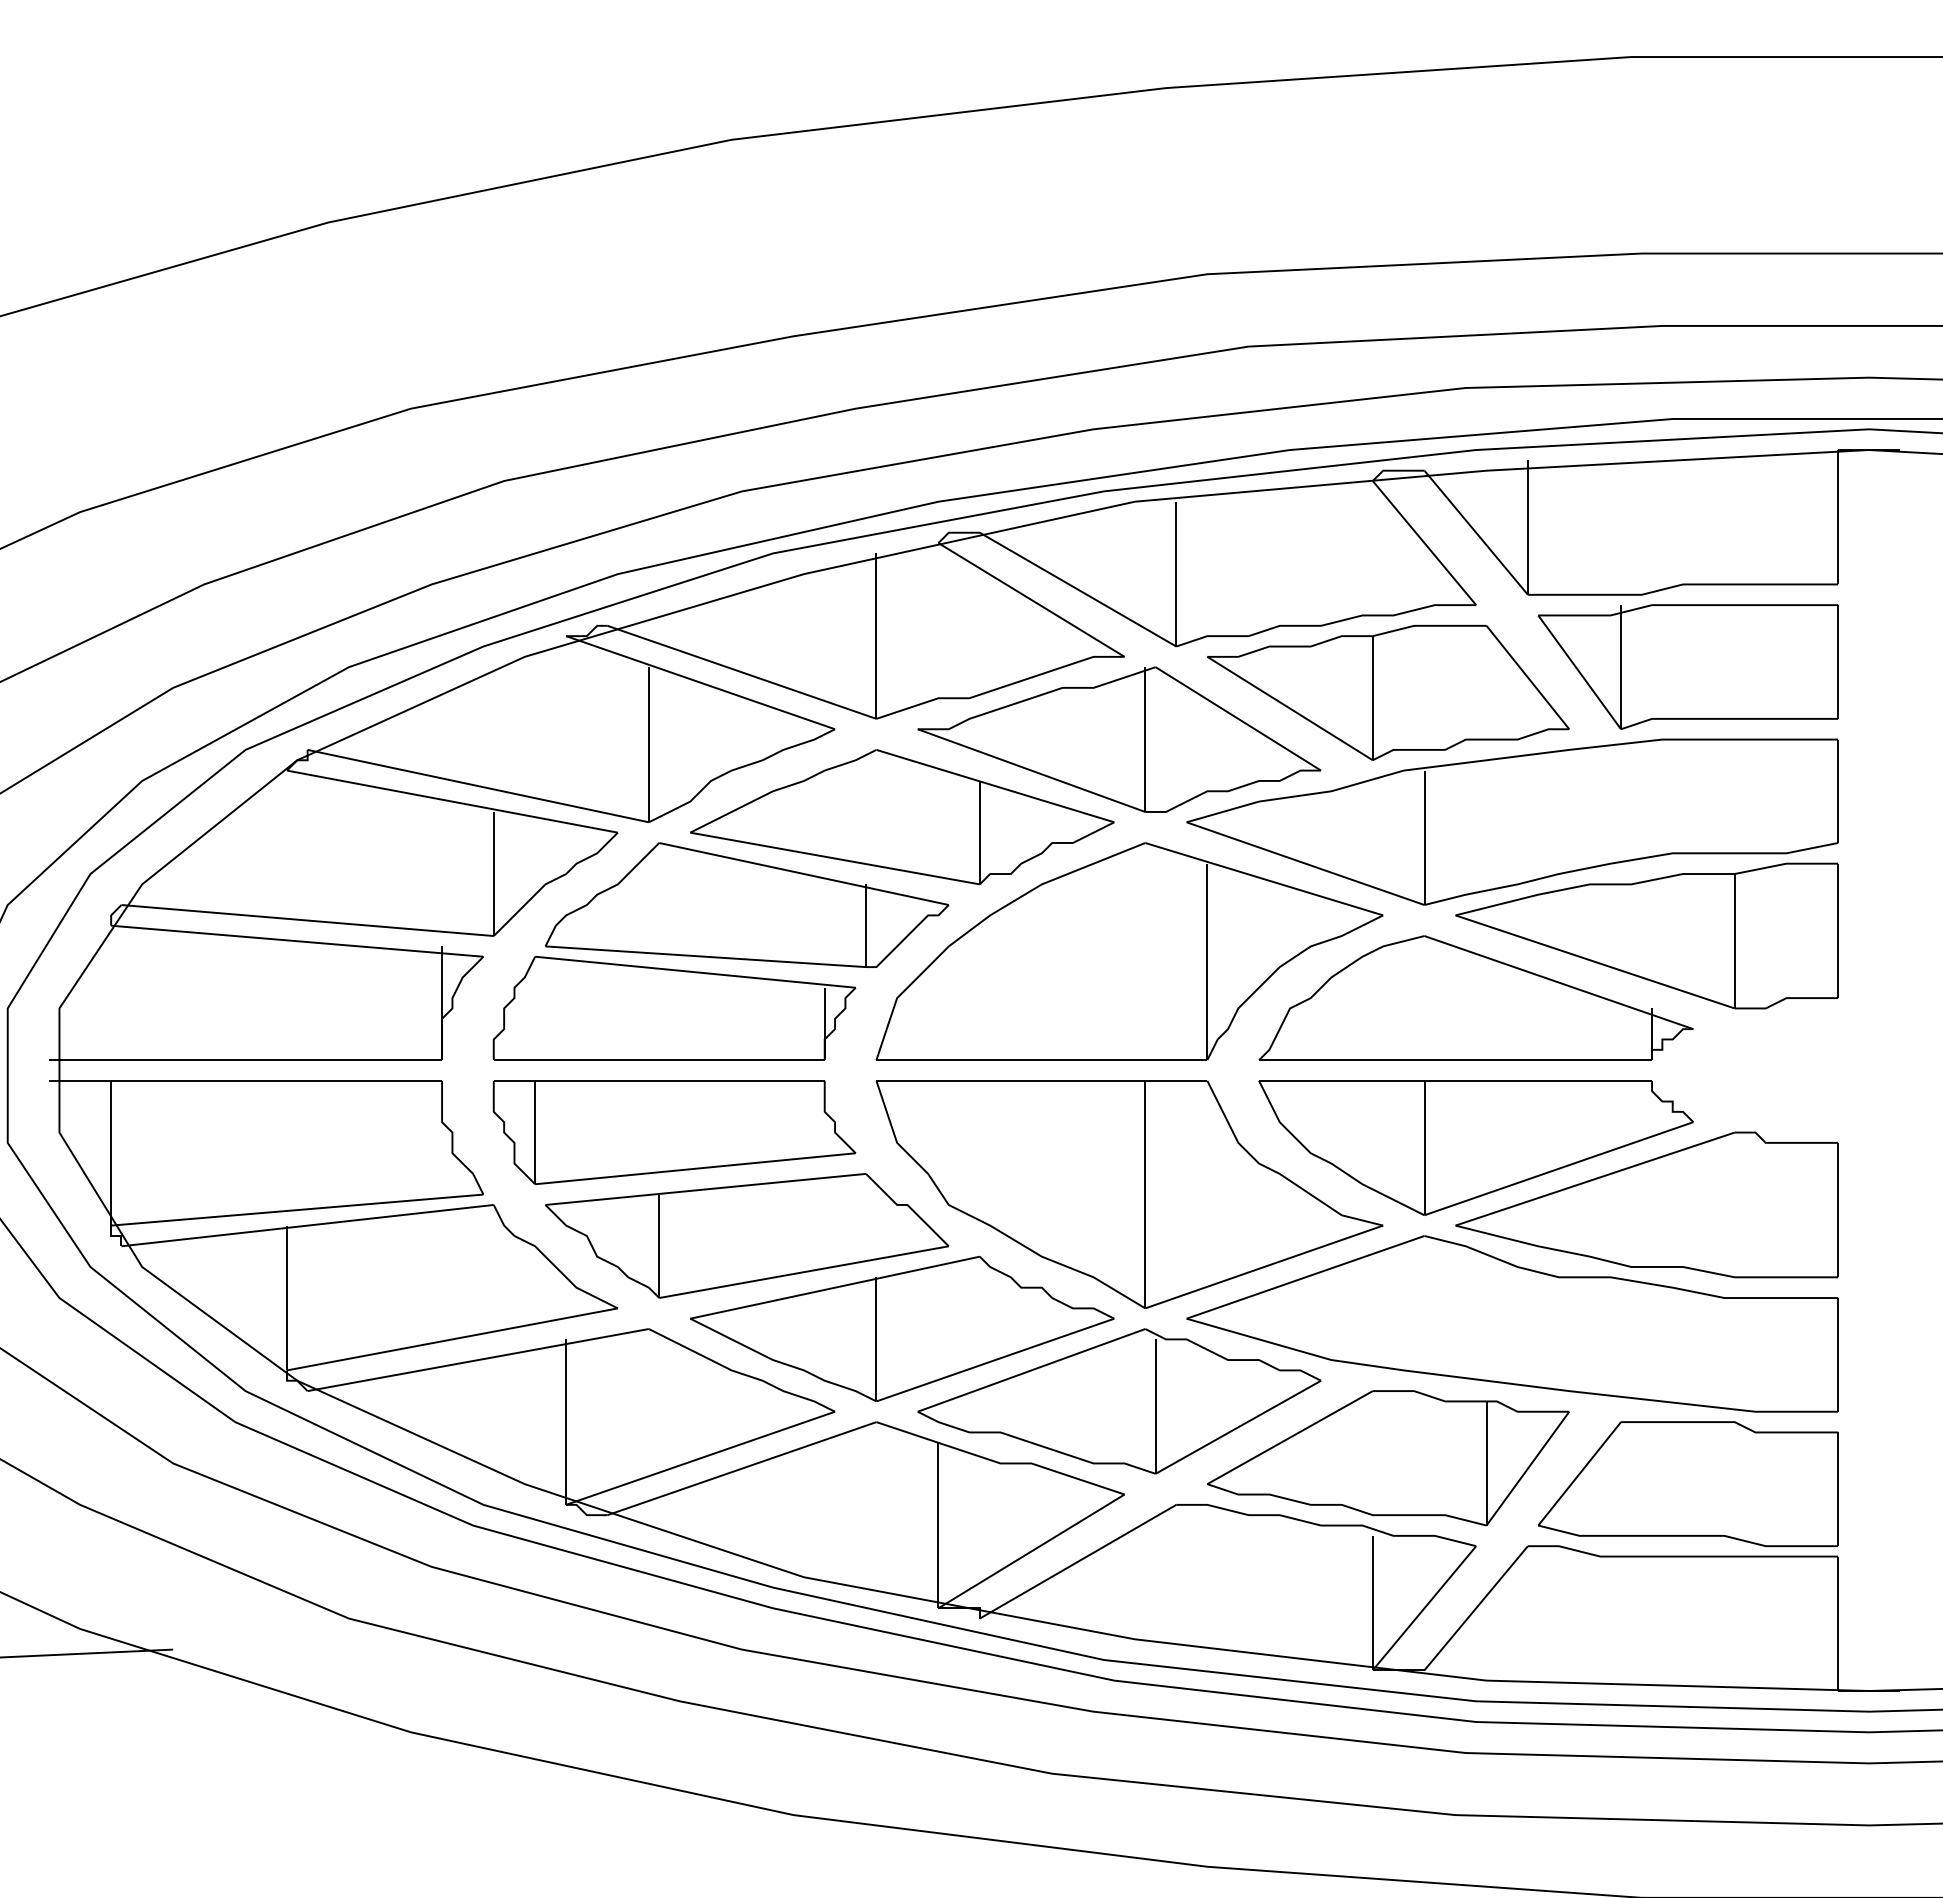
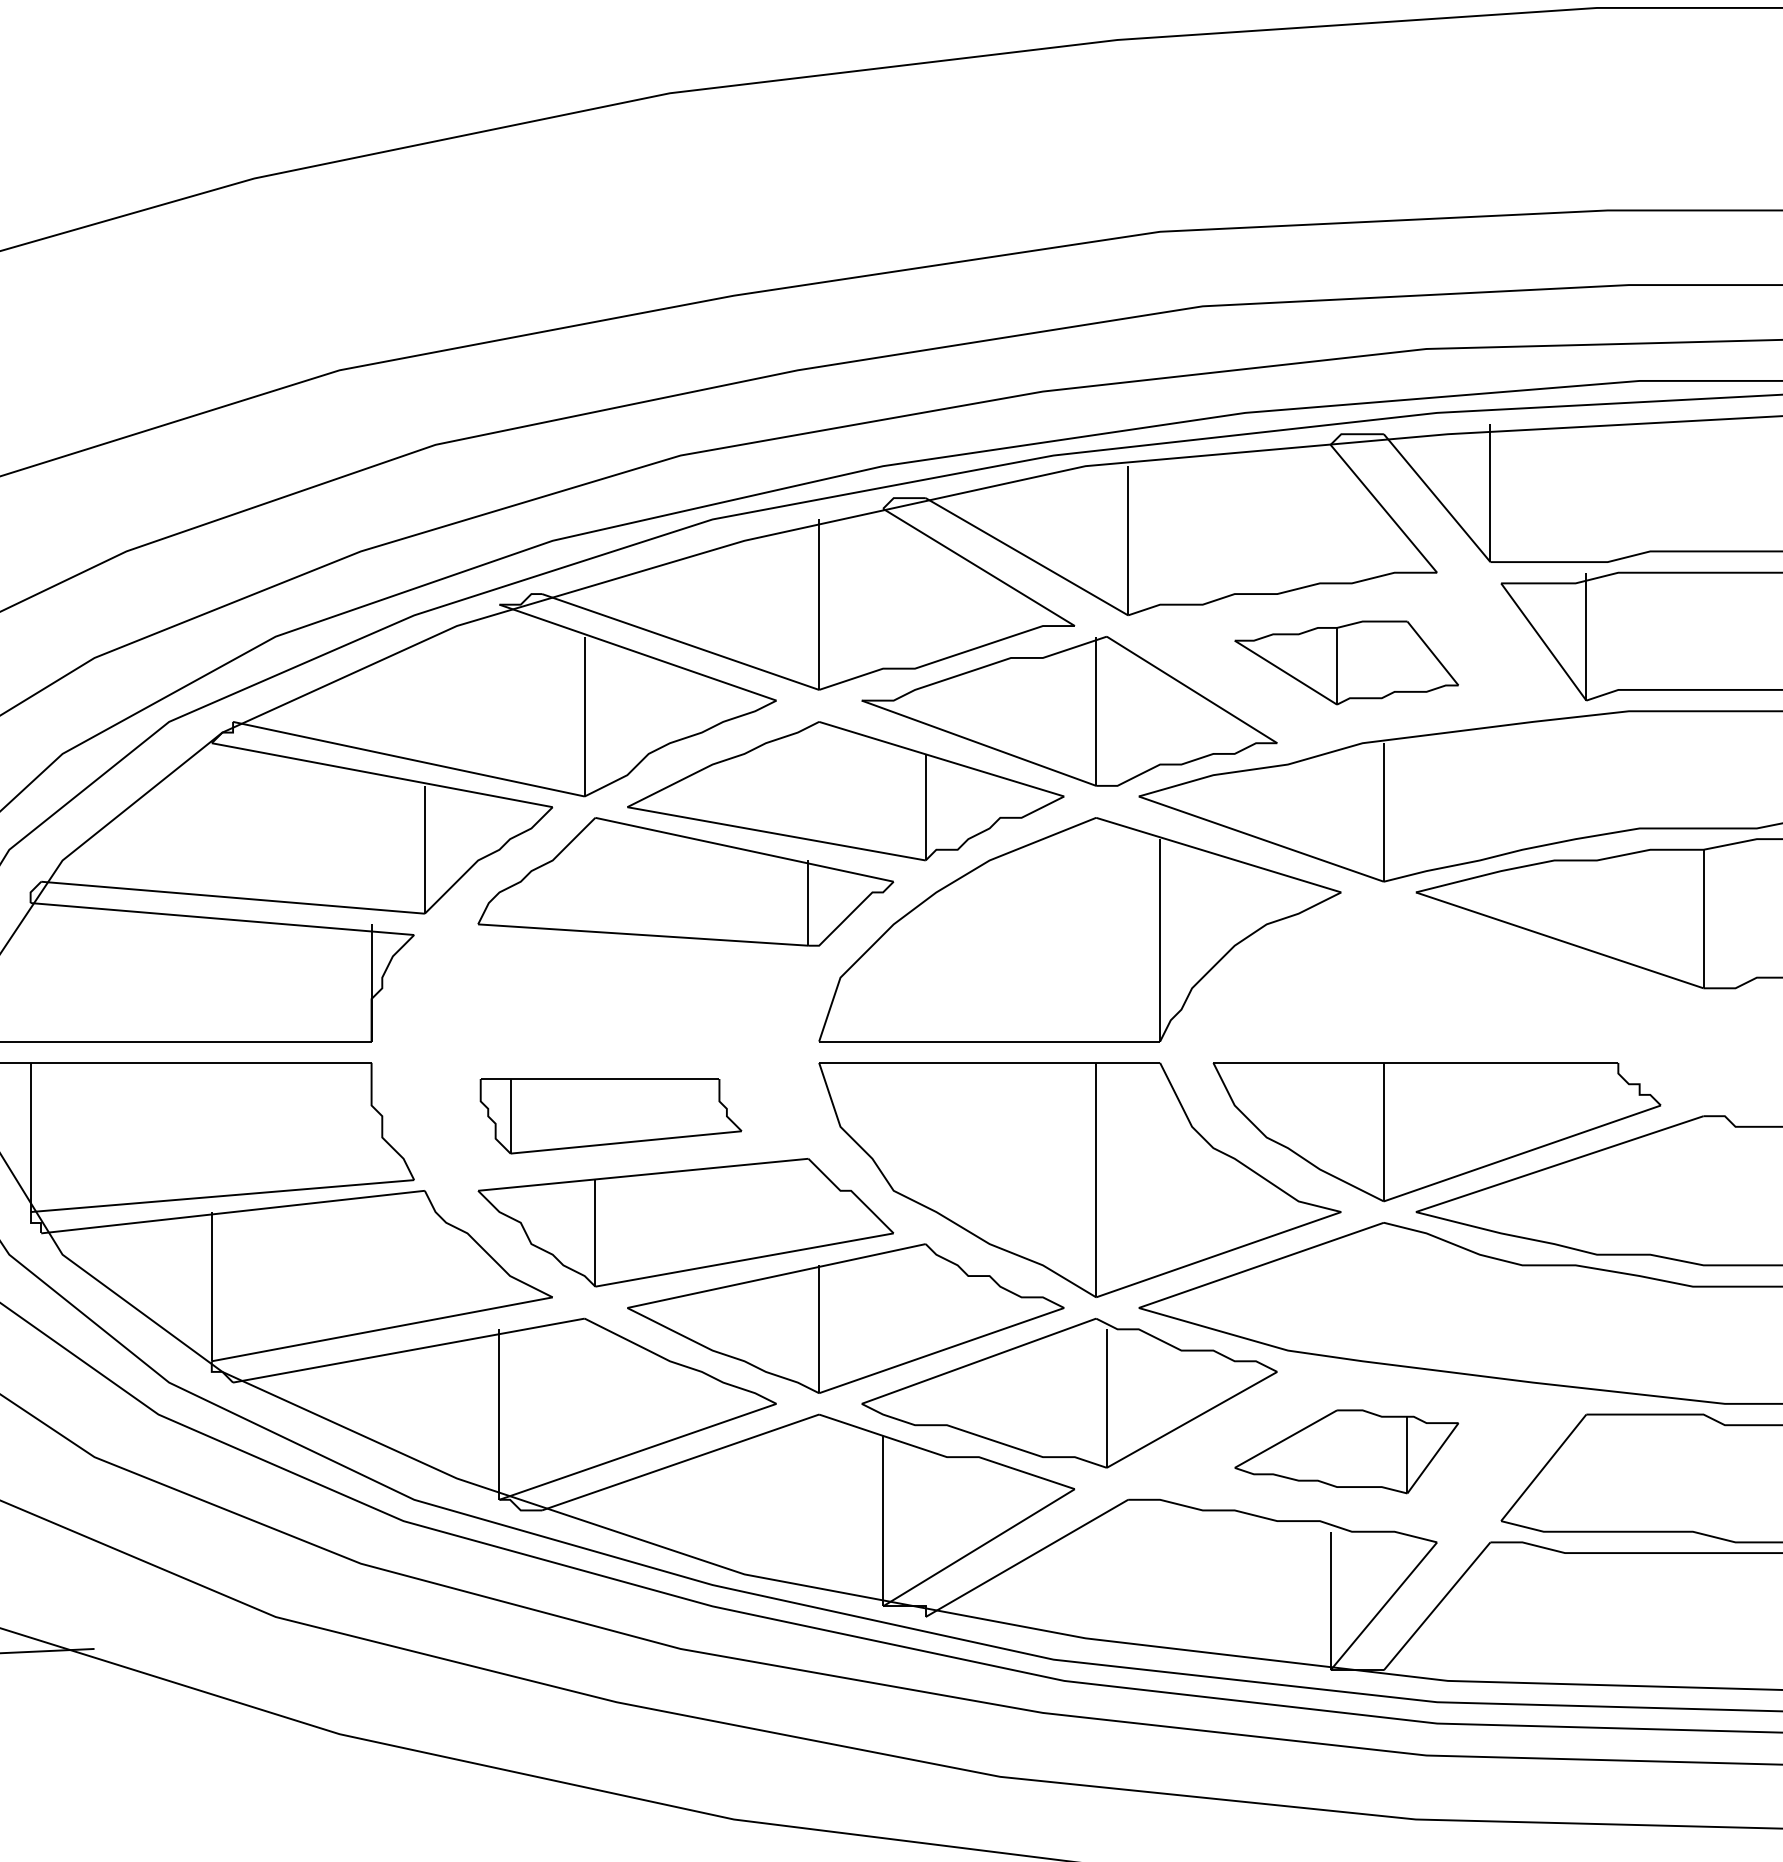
part: (1388, 692) -> (1346, 662), size x0.6
part: (1475, 997) -> (1436, 977), removed
part: (674, 1007) -> (611, 987), removed
part: (674, 1132) -> (611, 1116), size x0.7
part: (1388, 1458) -> (1346, 1452), size x0.6

